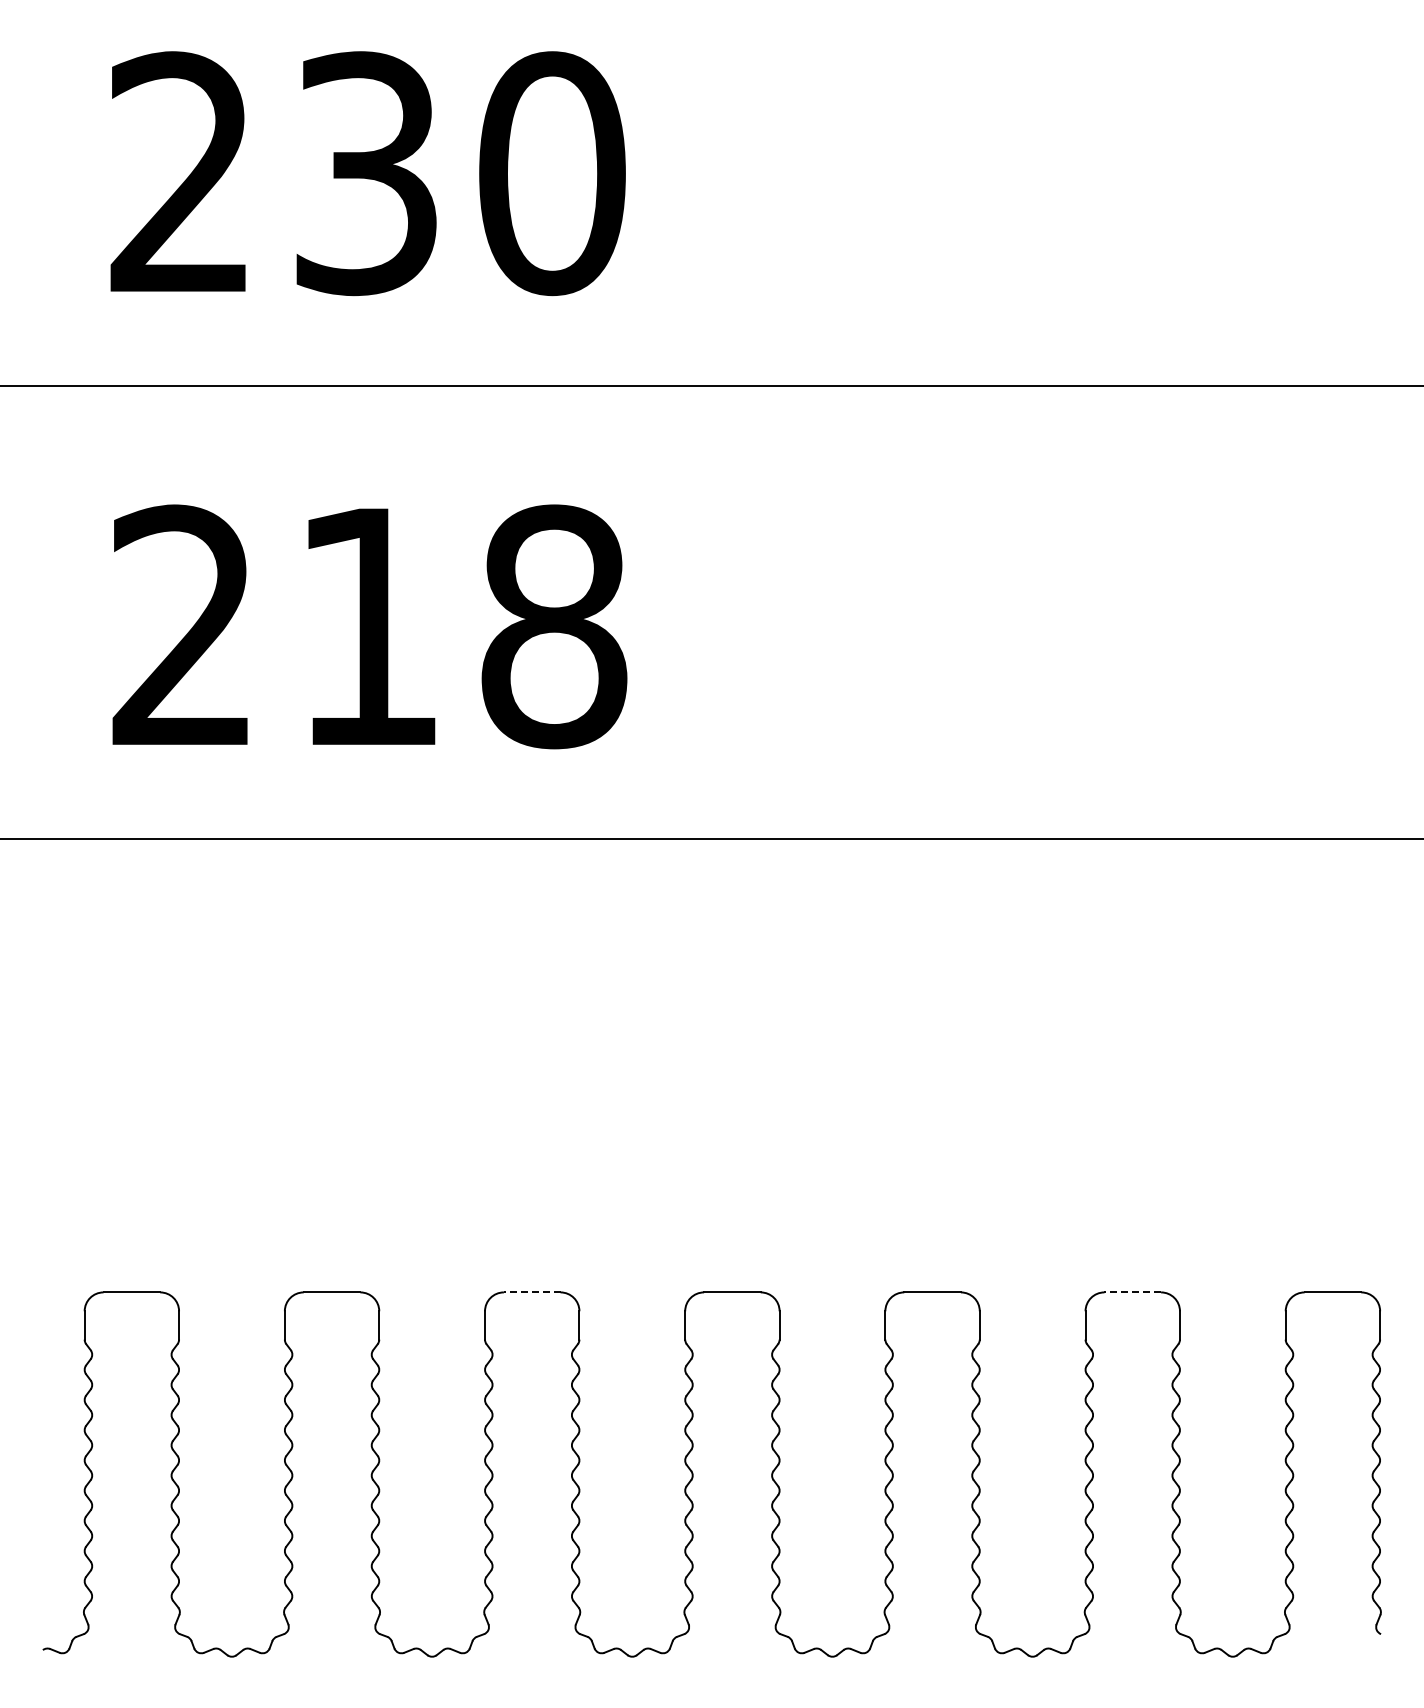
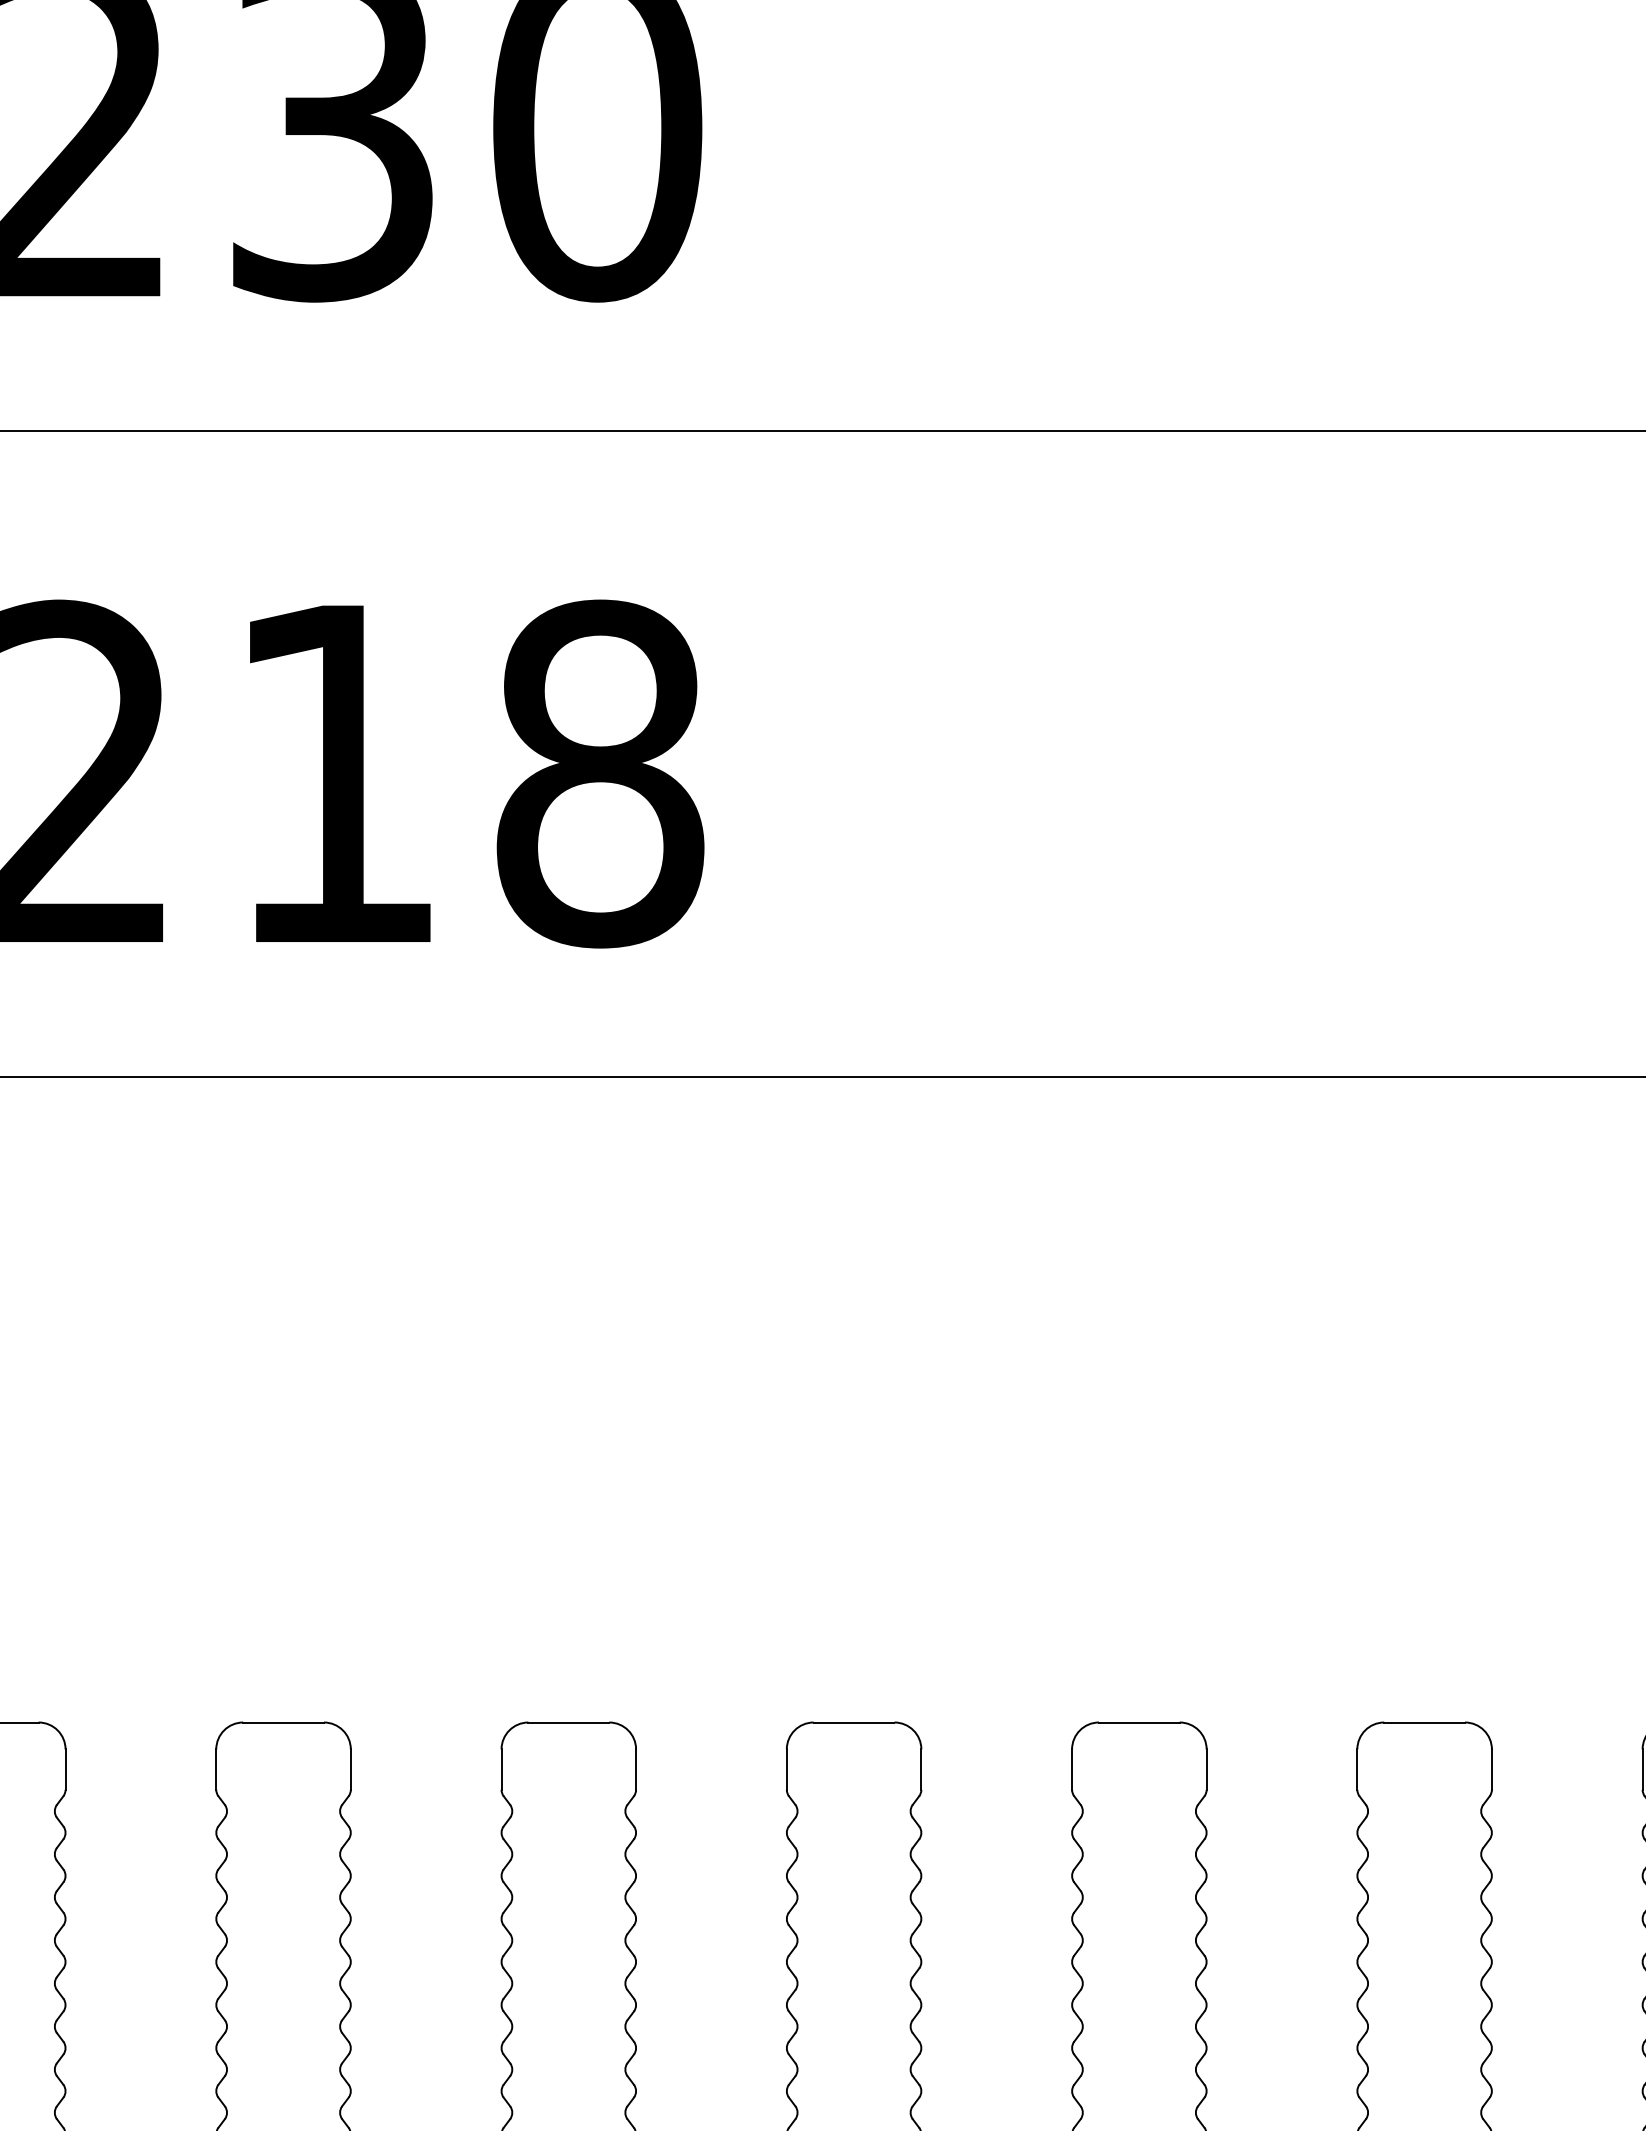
line: (531, 1292) -> (567, 1722), dashed -> solid
line: (1132, 1292) -> (1424, 1722), dashed -> solid

